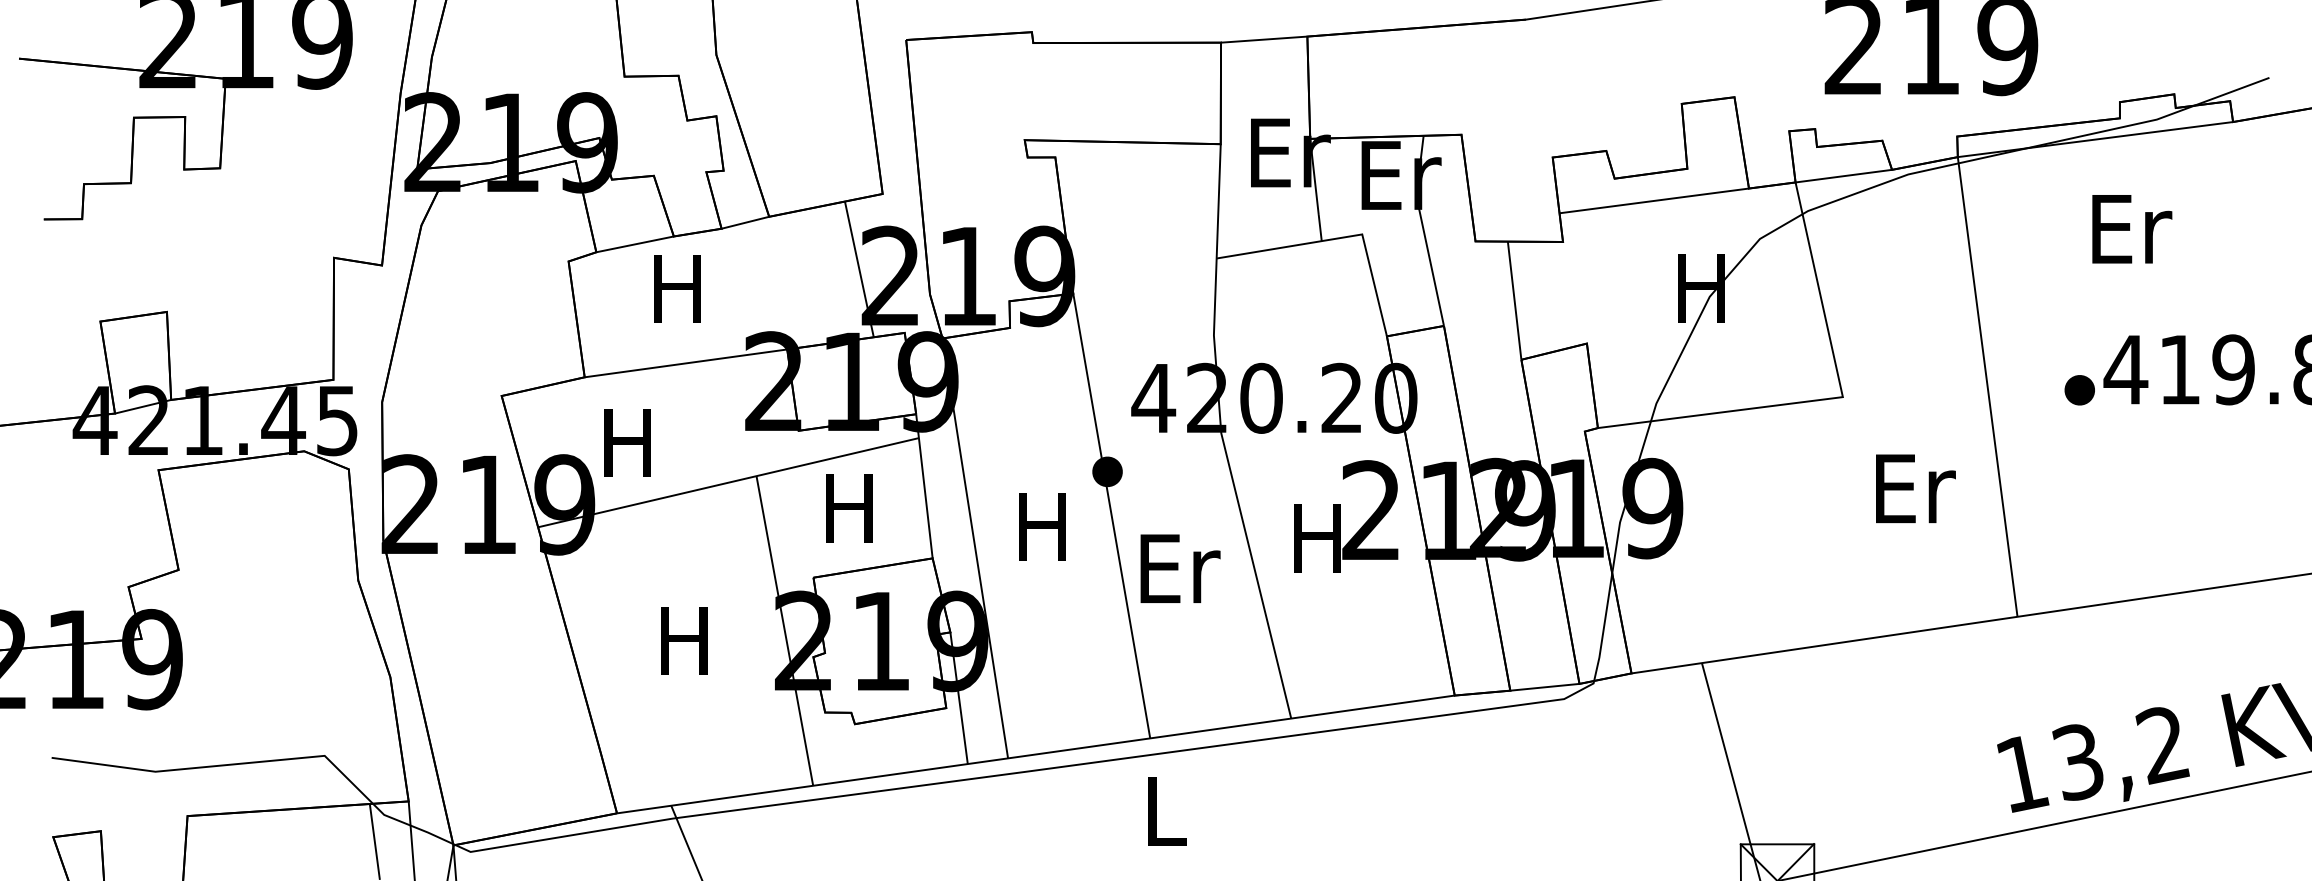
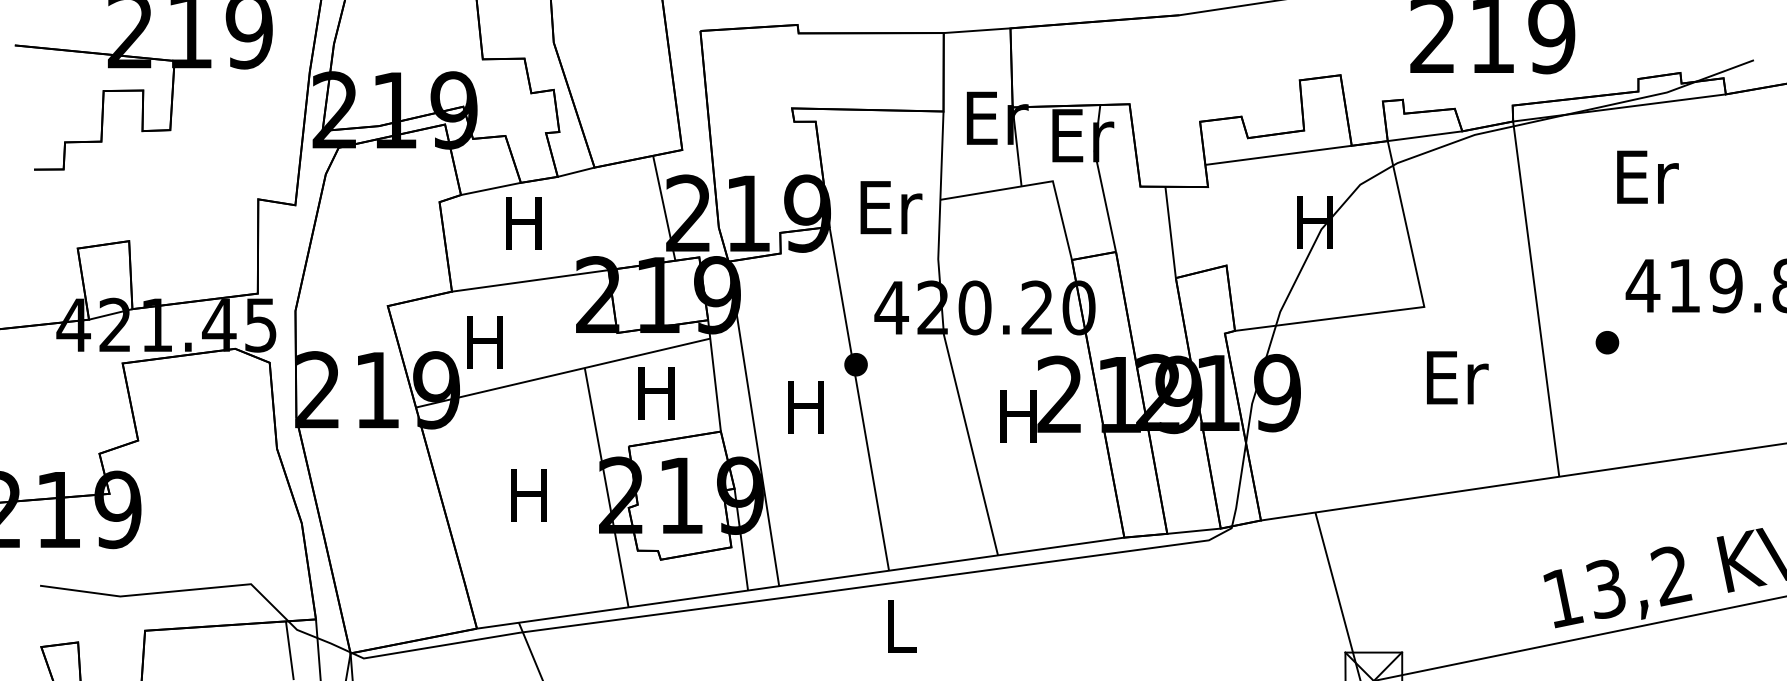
part: (2079, 390) -> (1607, 342), moved
text: (1915, 488) -> (1457, 377), moved
text: (1180, 568) -> (891, 207), moved

